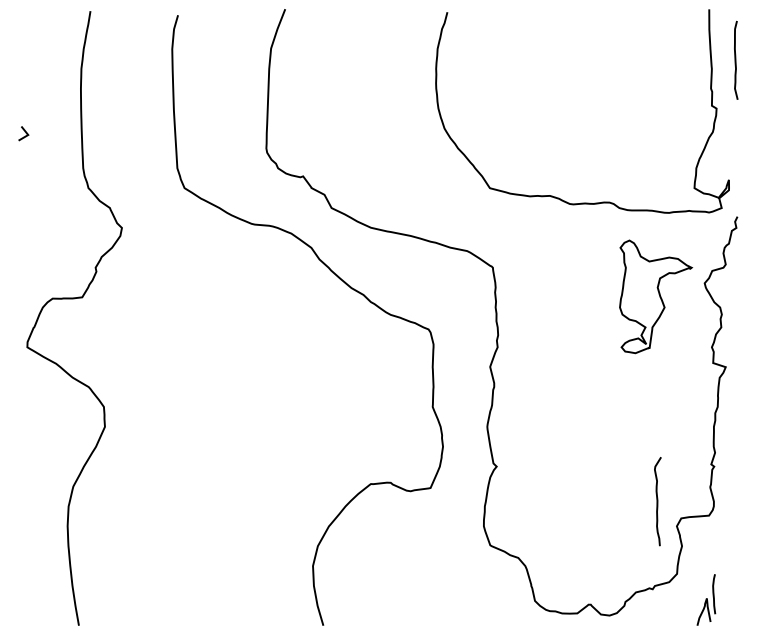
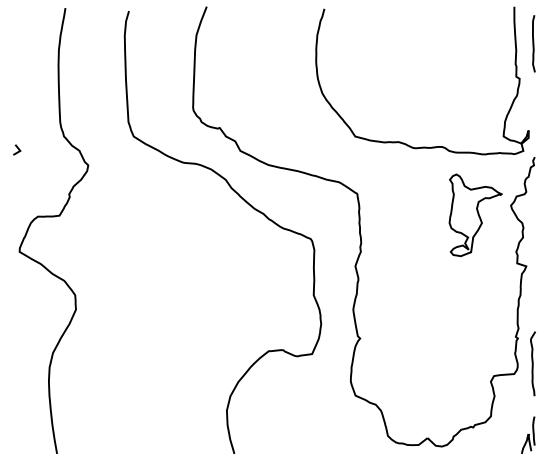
line: (24, 133) -> (17, 149), moved
curve: (657, 501) -> (532, 363), moved
part: (706, 598) -> (528, 434), moved

